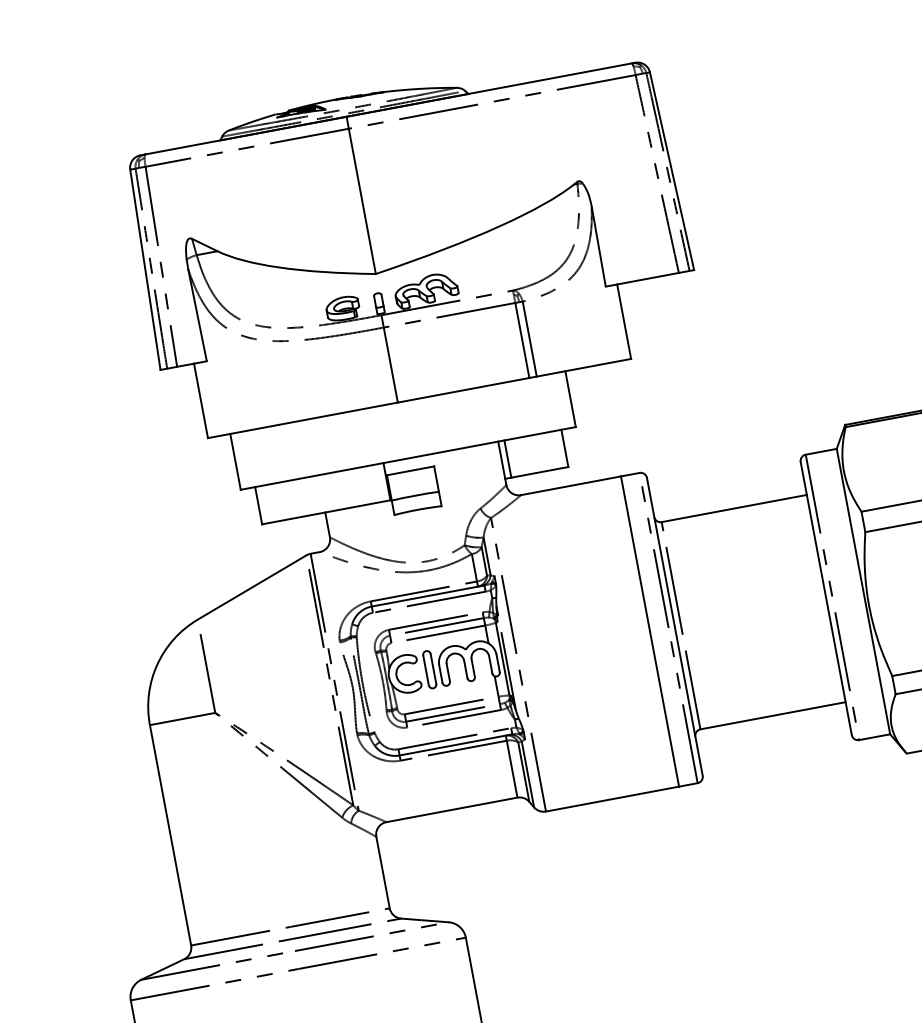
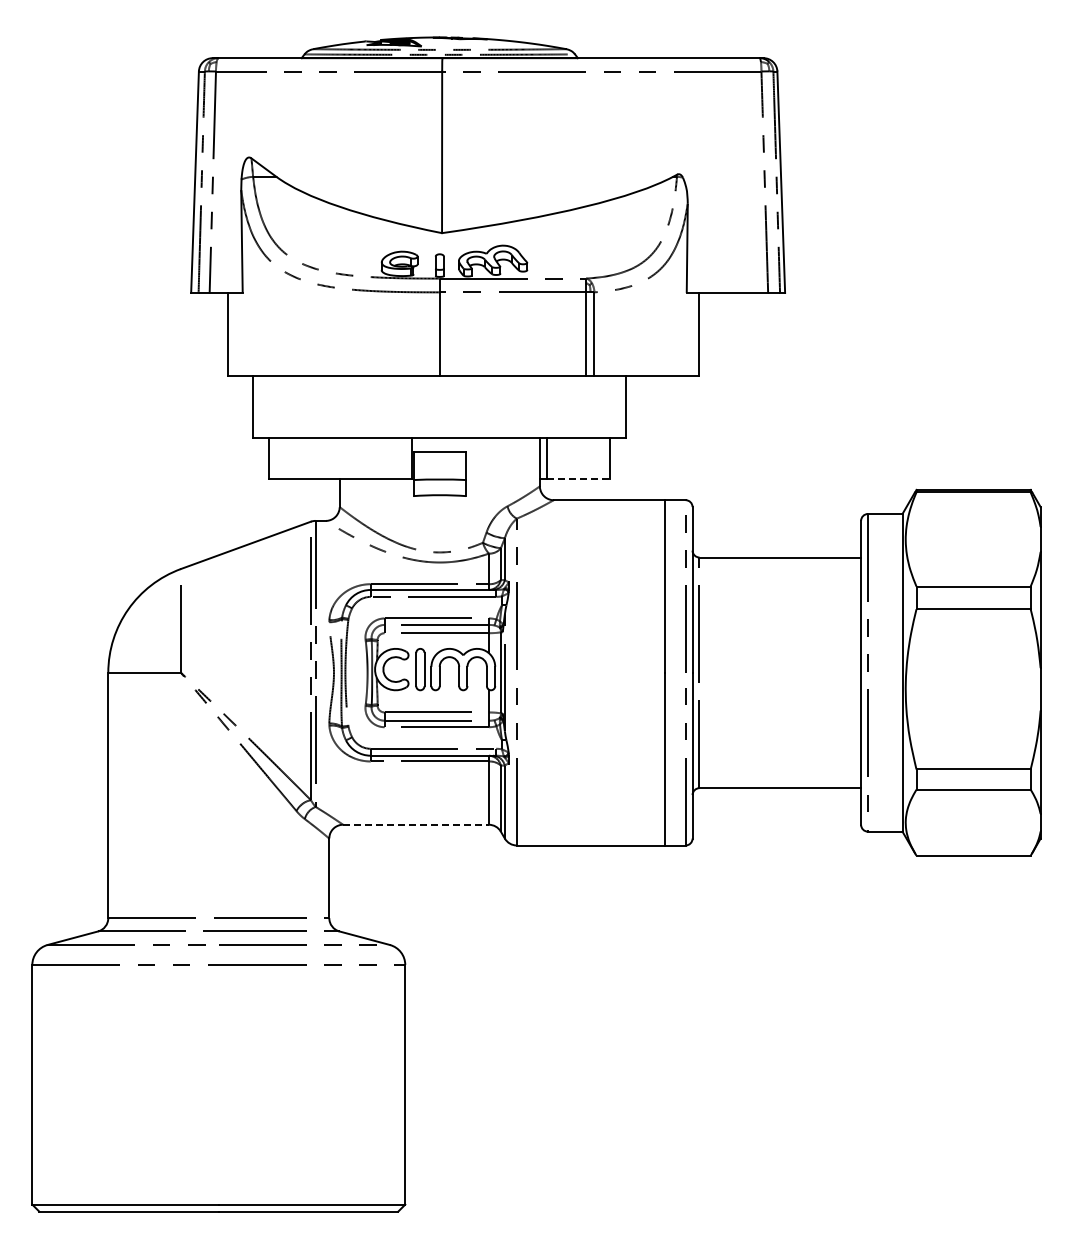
line: (539, 472) -> (578, 479), solid -> dashed
line: (452, 809) -> (416, 824), solid -> dashed

